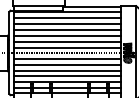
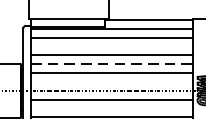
line: (67, 24) -> (111, 46), removed
line: (68, 35) -> (113, 63), solid -> dashed
line: (67, 47) -> (111, 81), removed
line: (67, 64) -> (111, 107), removed

